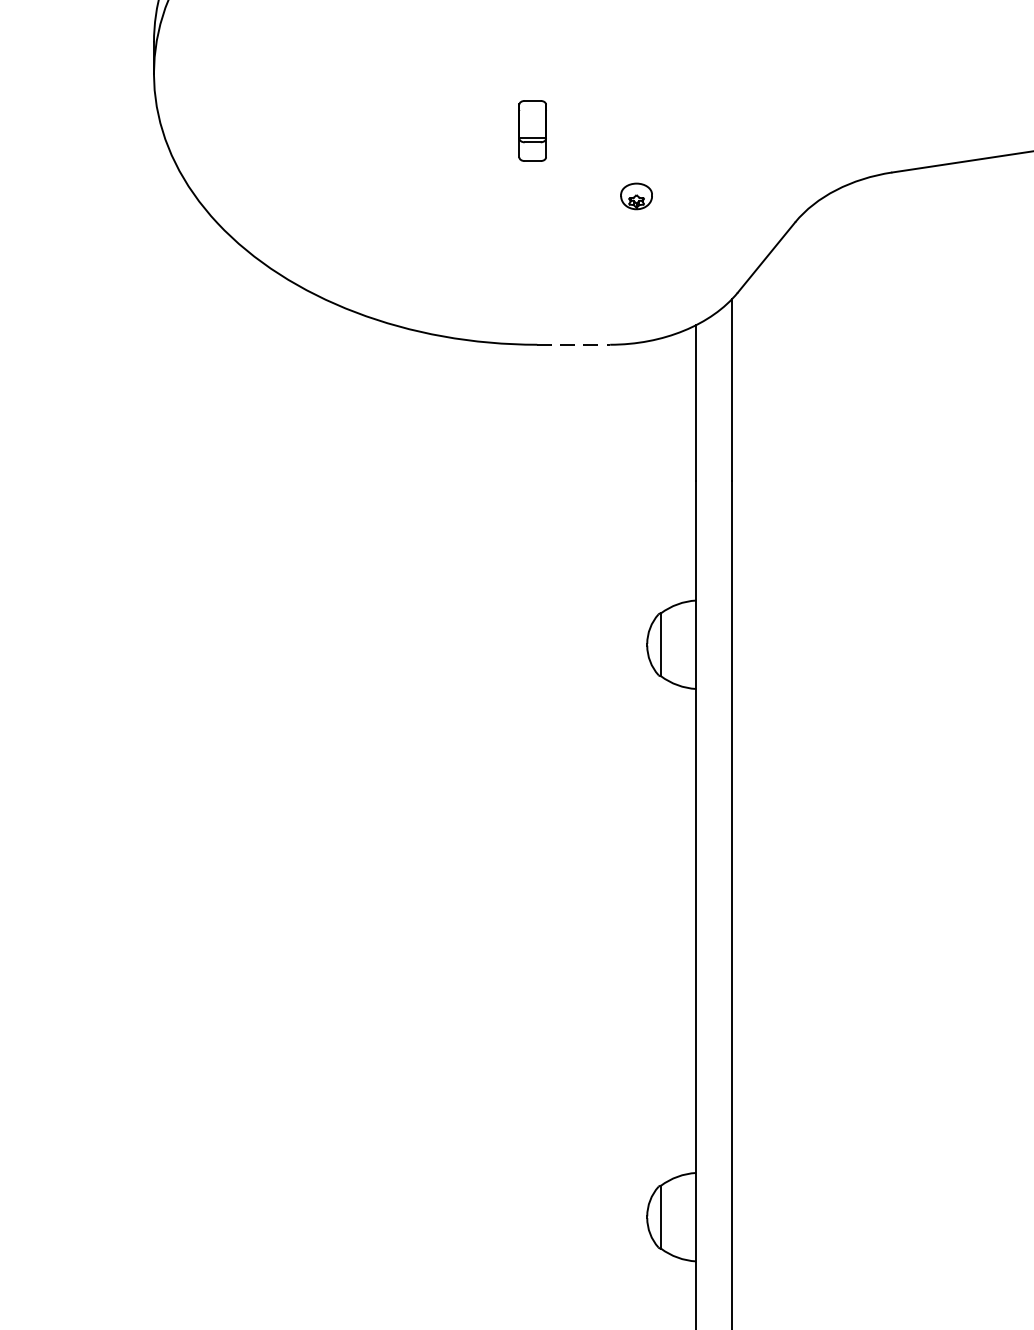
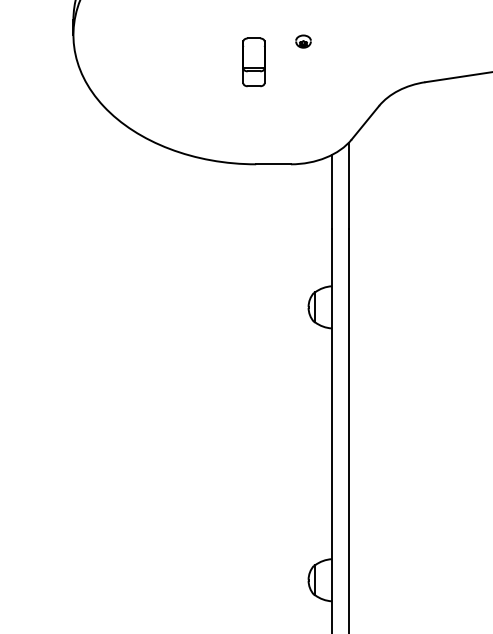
part: (531, 131) -> (253, 62), size x1.67
part: (636, 196) -> (303, 41), moved
line: (575, 345) -> (274, 164), dashed -> solid

